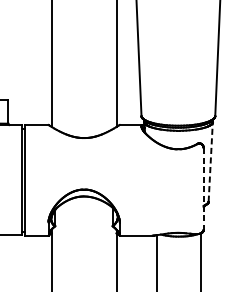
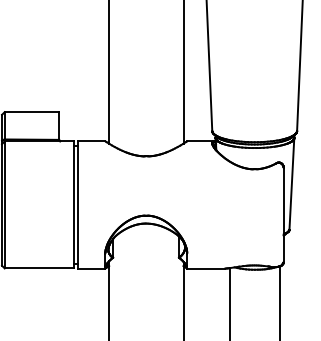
line: (210, 161) -> (291, 183), dashed -> solid
line: (203, 189) -> (283, 215), dashed -> solid

